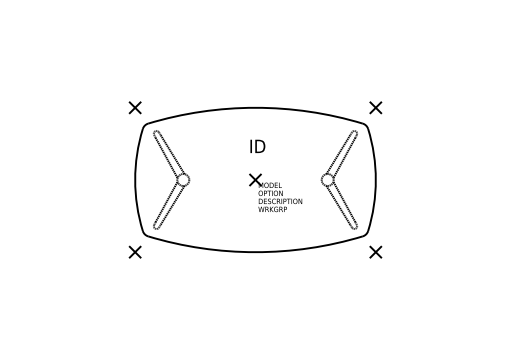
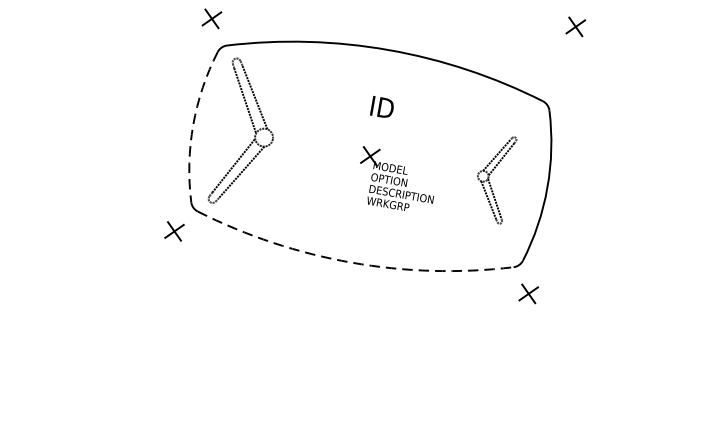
part: (375, 107) -> (575, 26), moved
arc: (135, 179) -> (193, 124), solid -> dashed
part: (338, 179) -> (492, 177), size x0.6
arc: (255, 252) -> (351, 263), solid -> dashed

